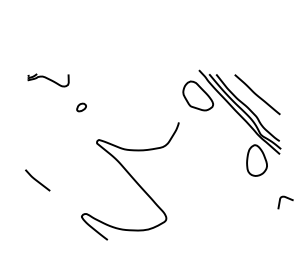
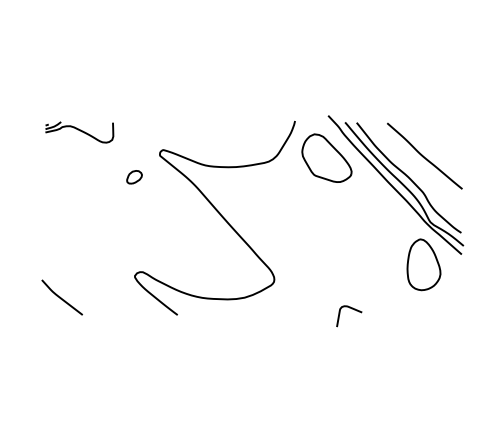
curve: (132, 179) -> (218, 215), moved
curve: (285, 198) -> (348, 309), moved

